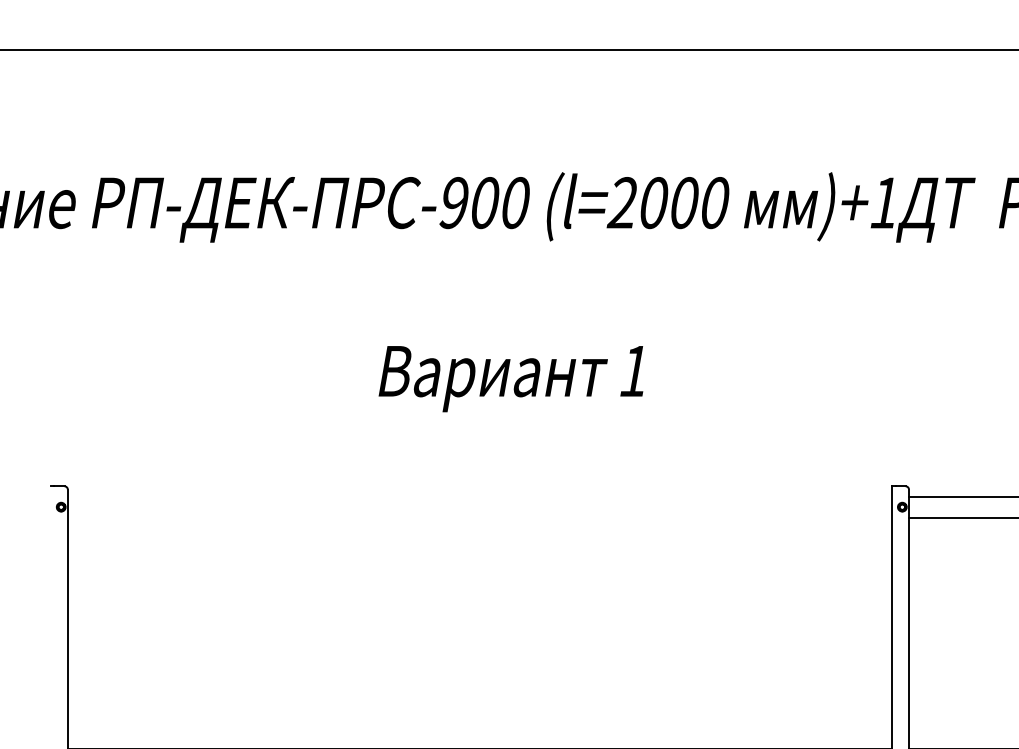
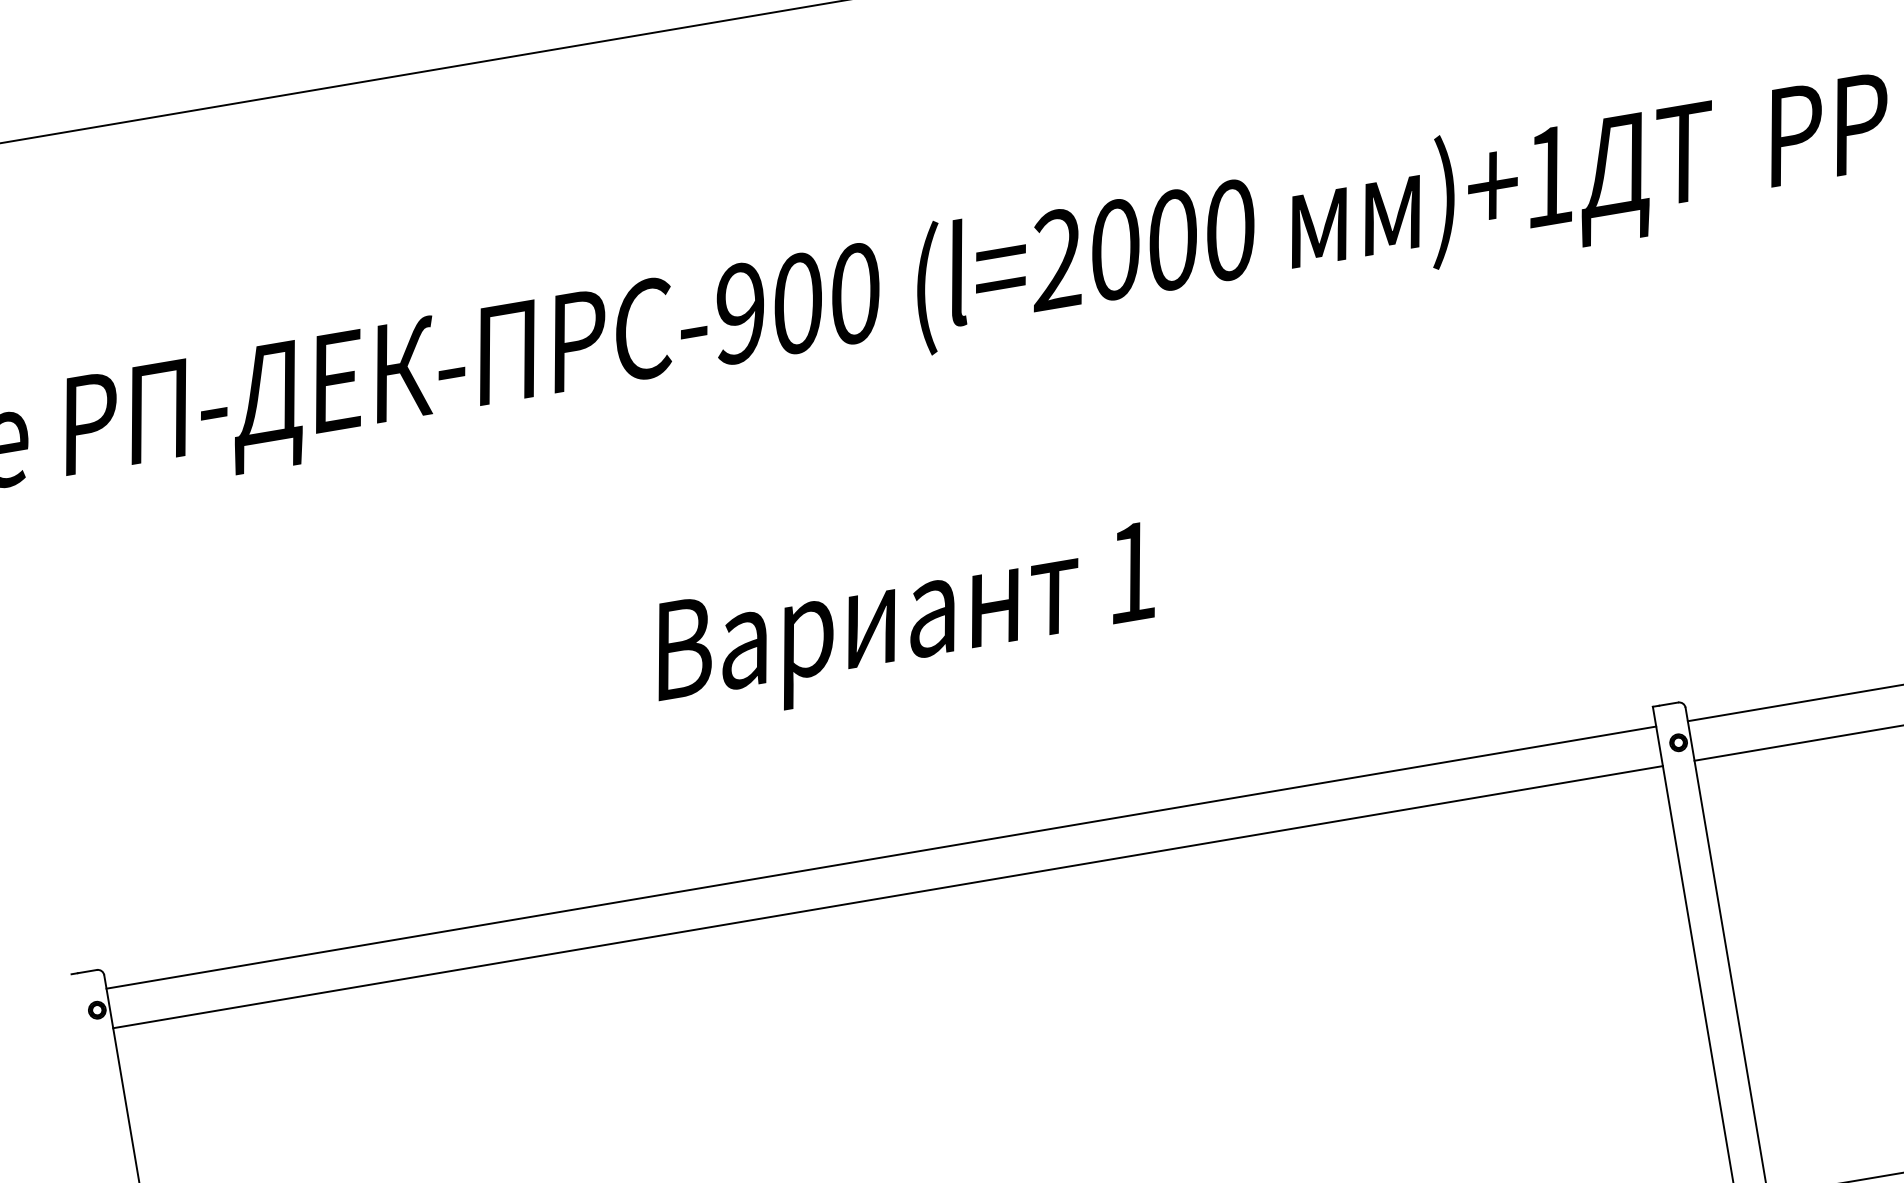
line: (479, 496) -> (880, 857), added
line: (479, 517) -> (886, 896), added

